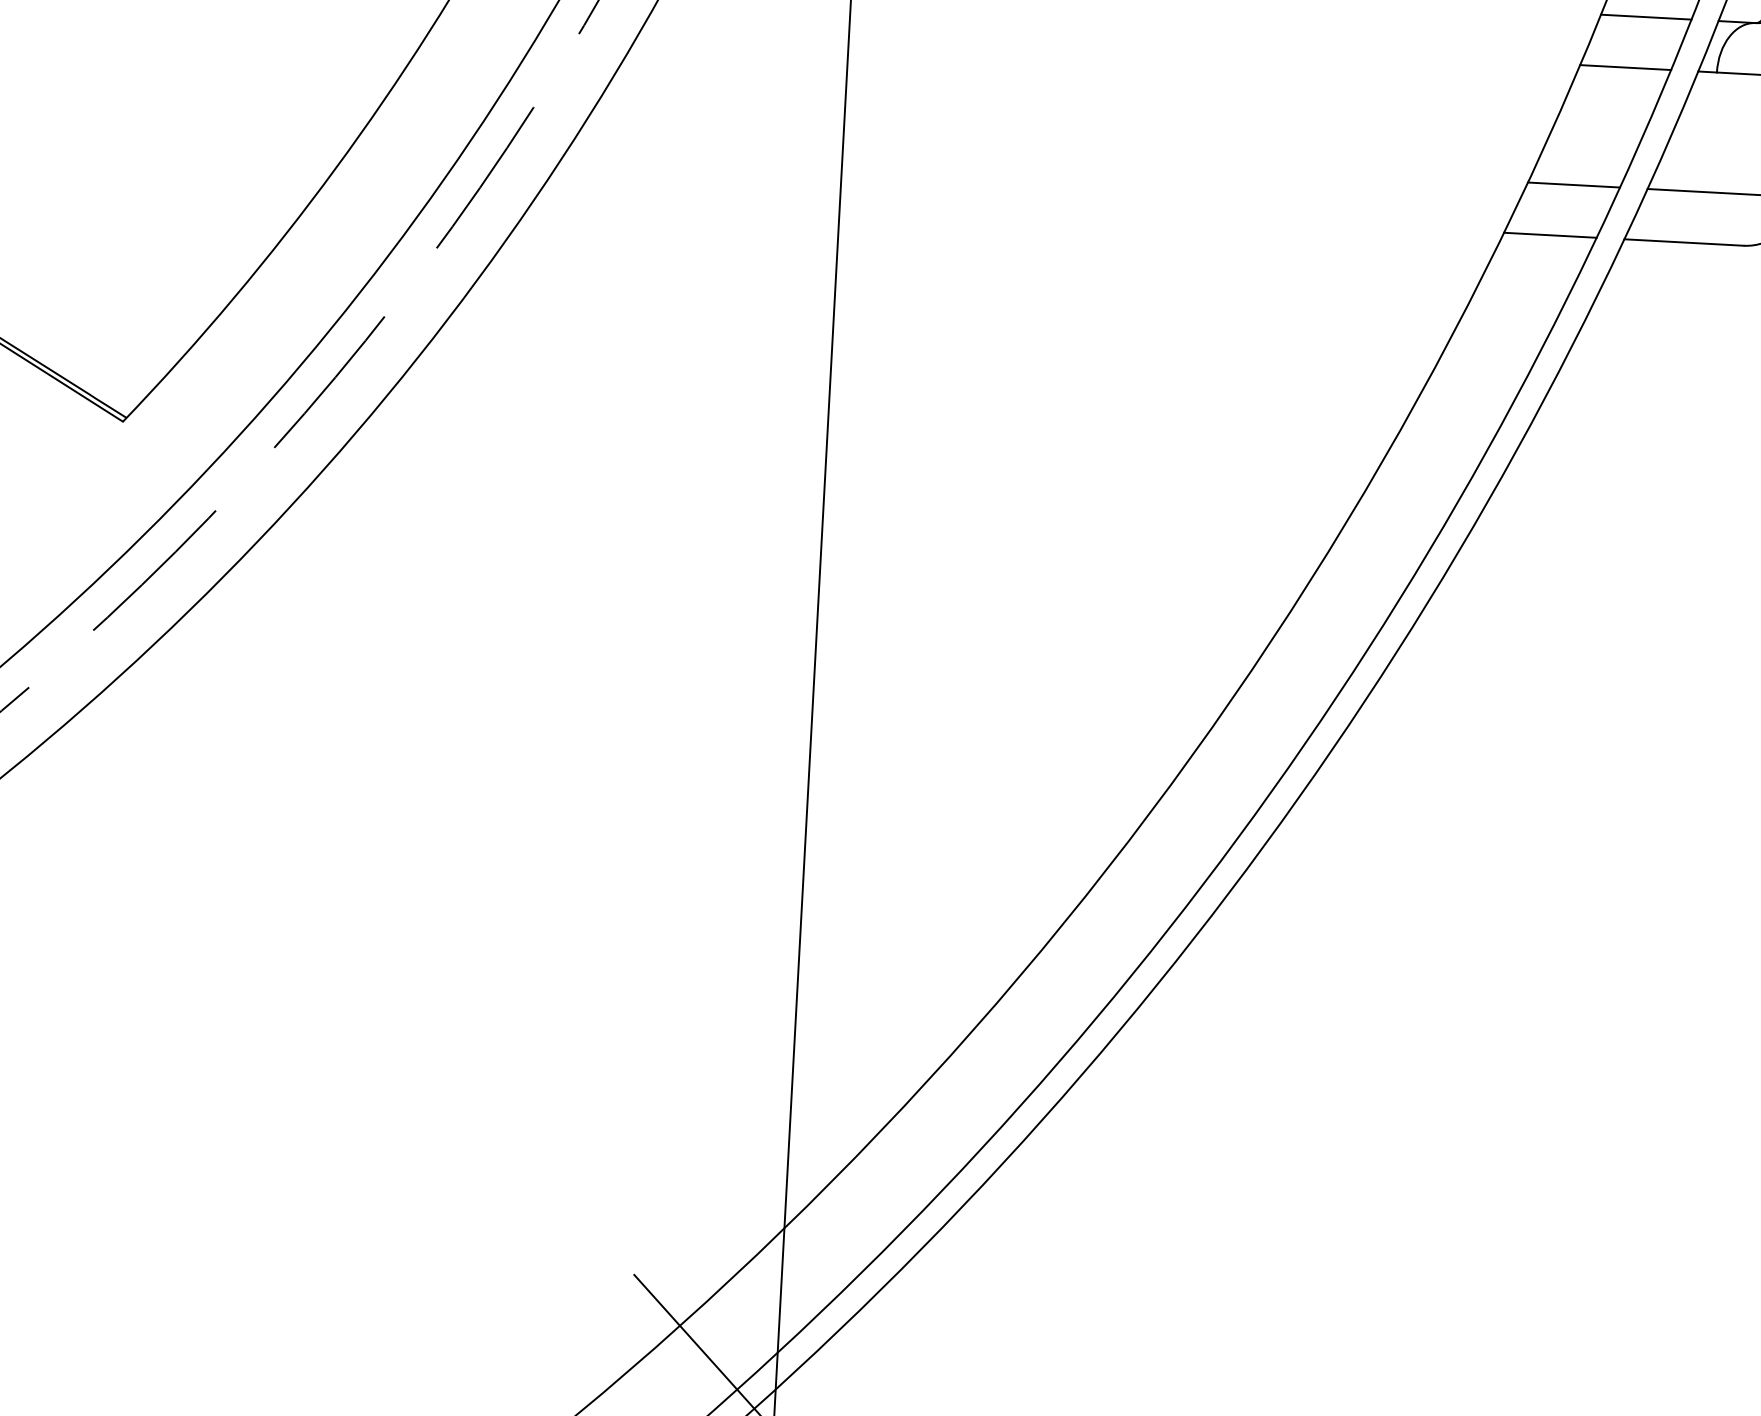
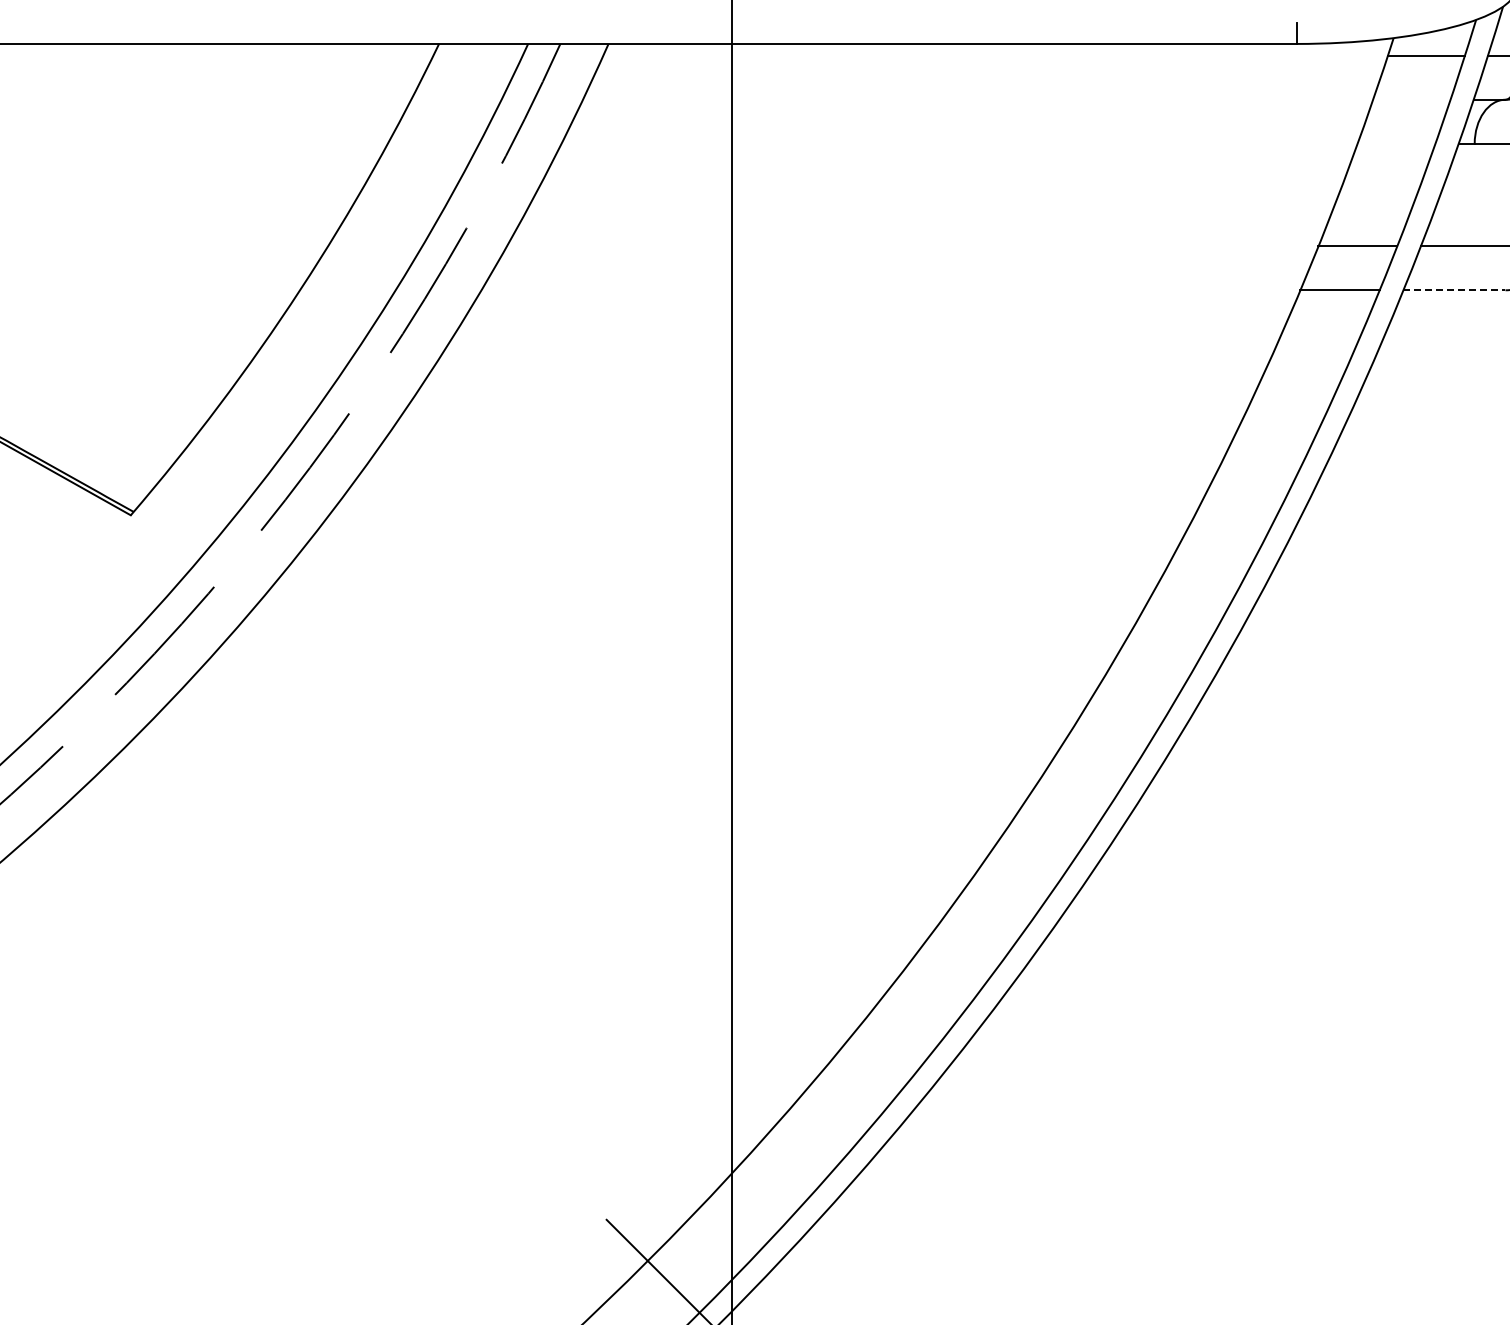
line: (1645, 16) -> (1411, 99), removed
line: (1625, 67) -> (1396, 143), removed
line: (1684, 242) -> (1454, 290), solid -> dashed

